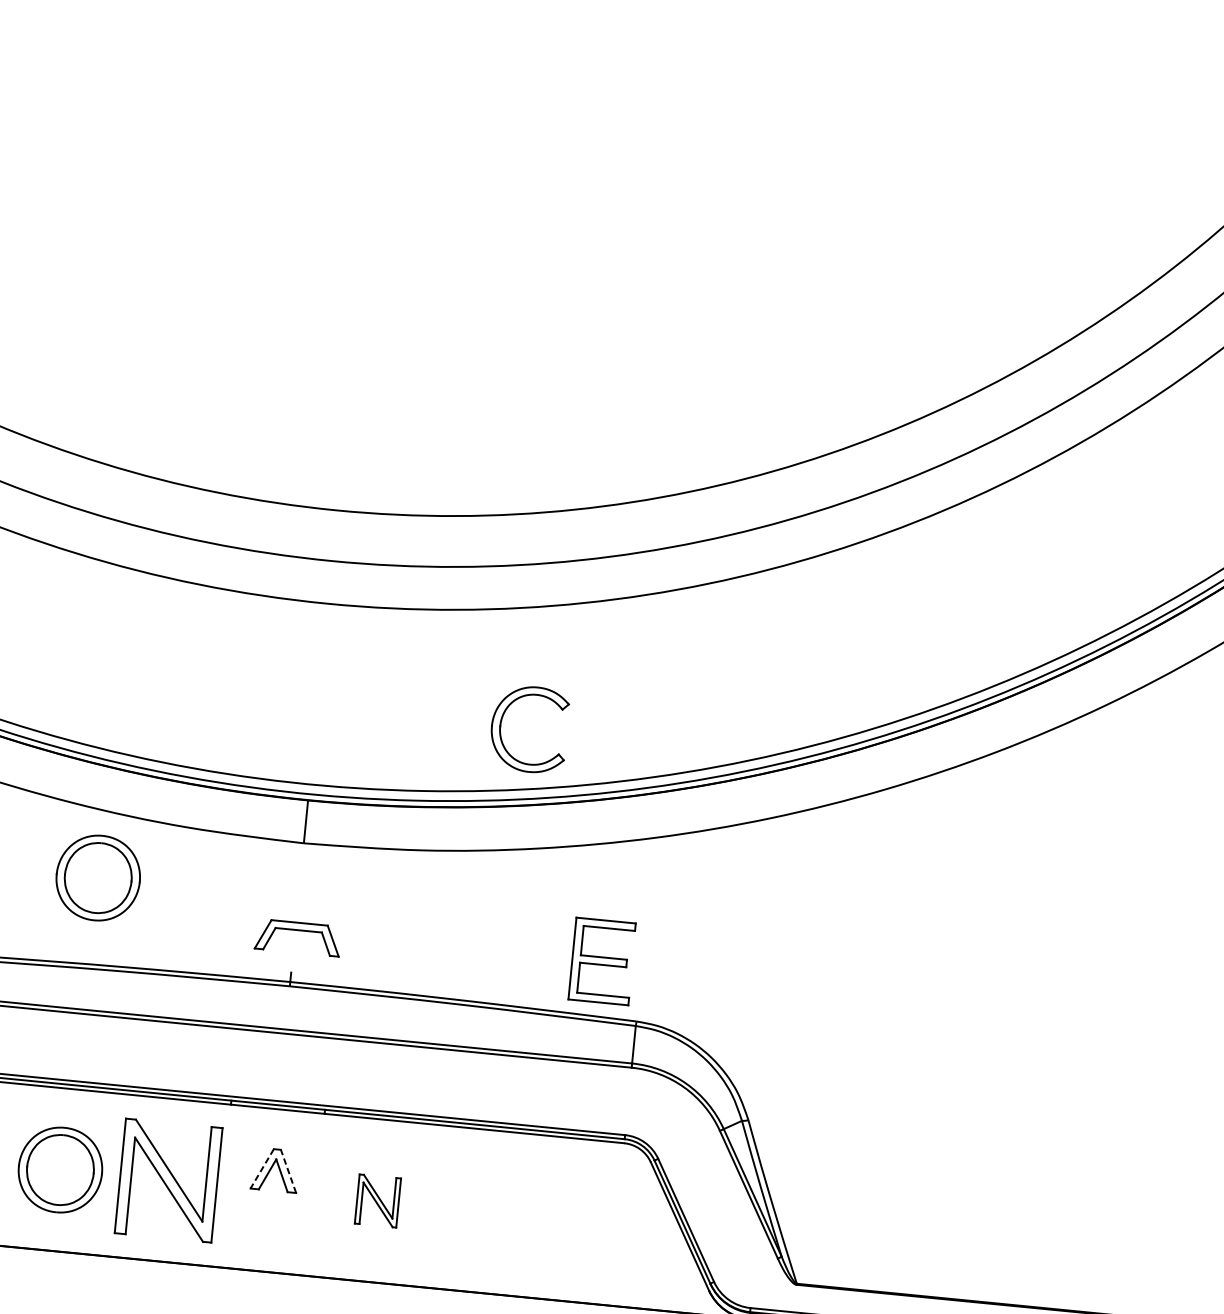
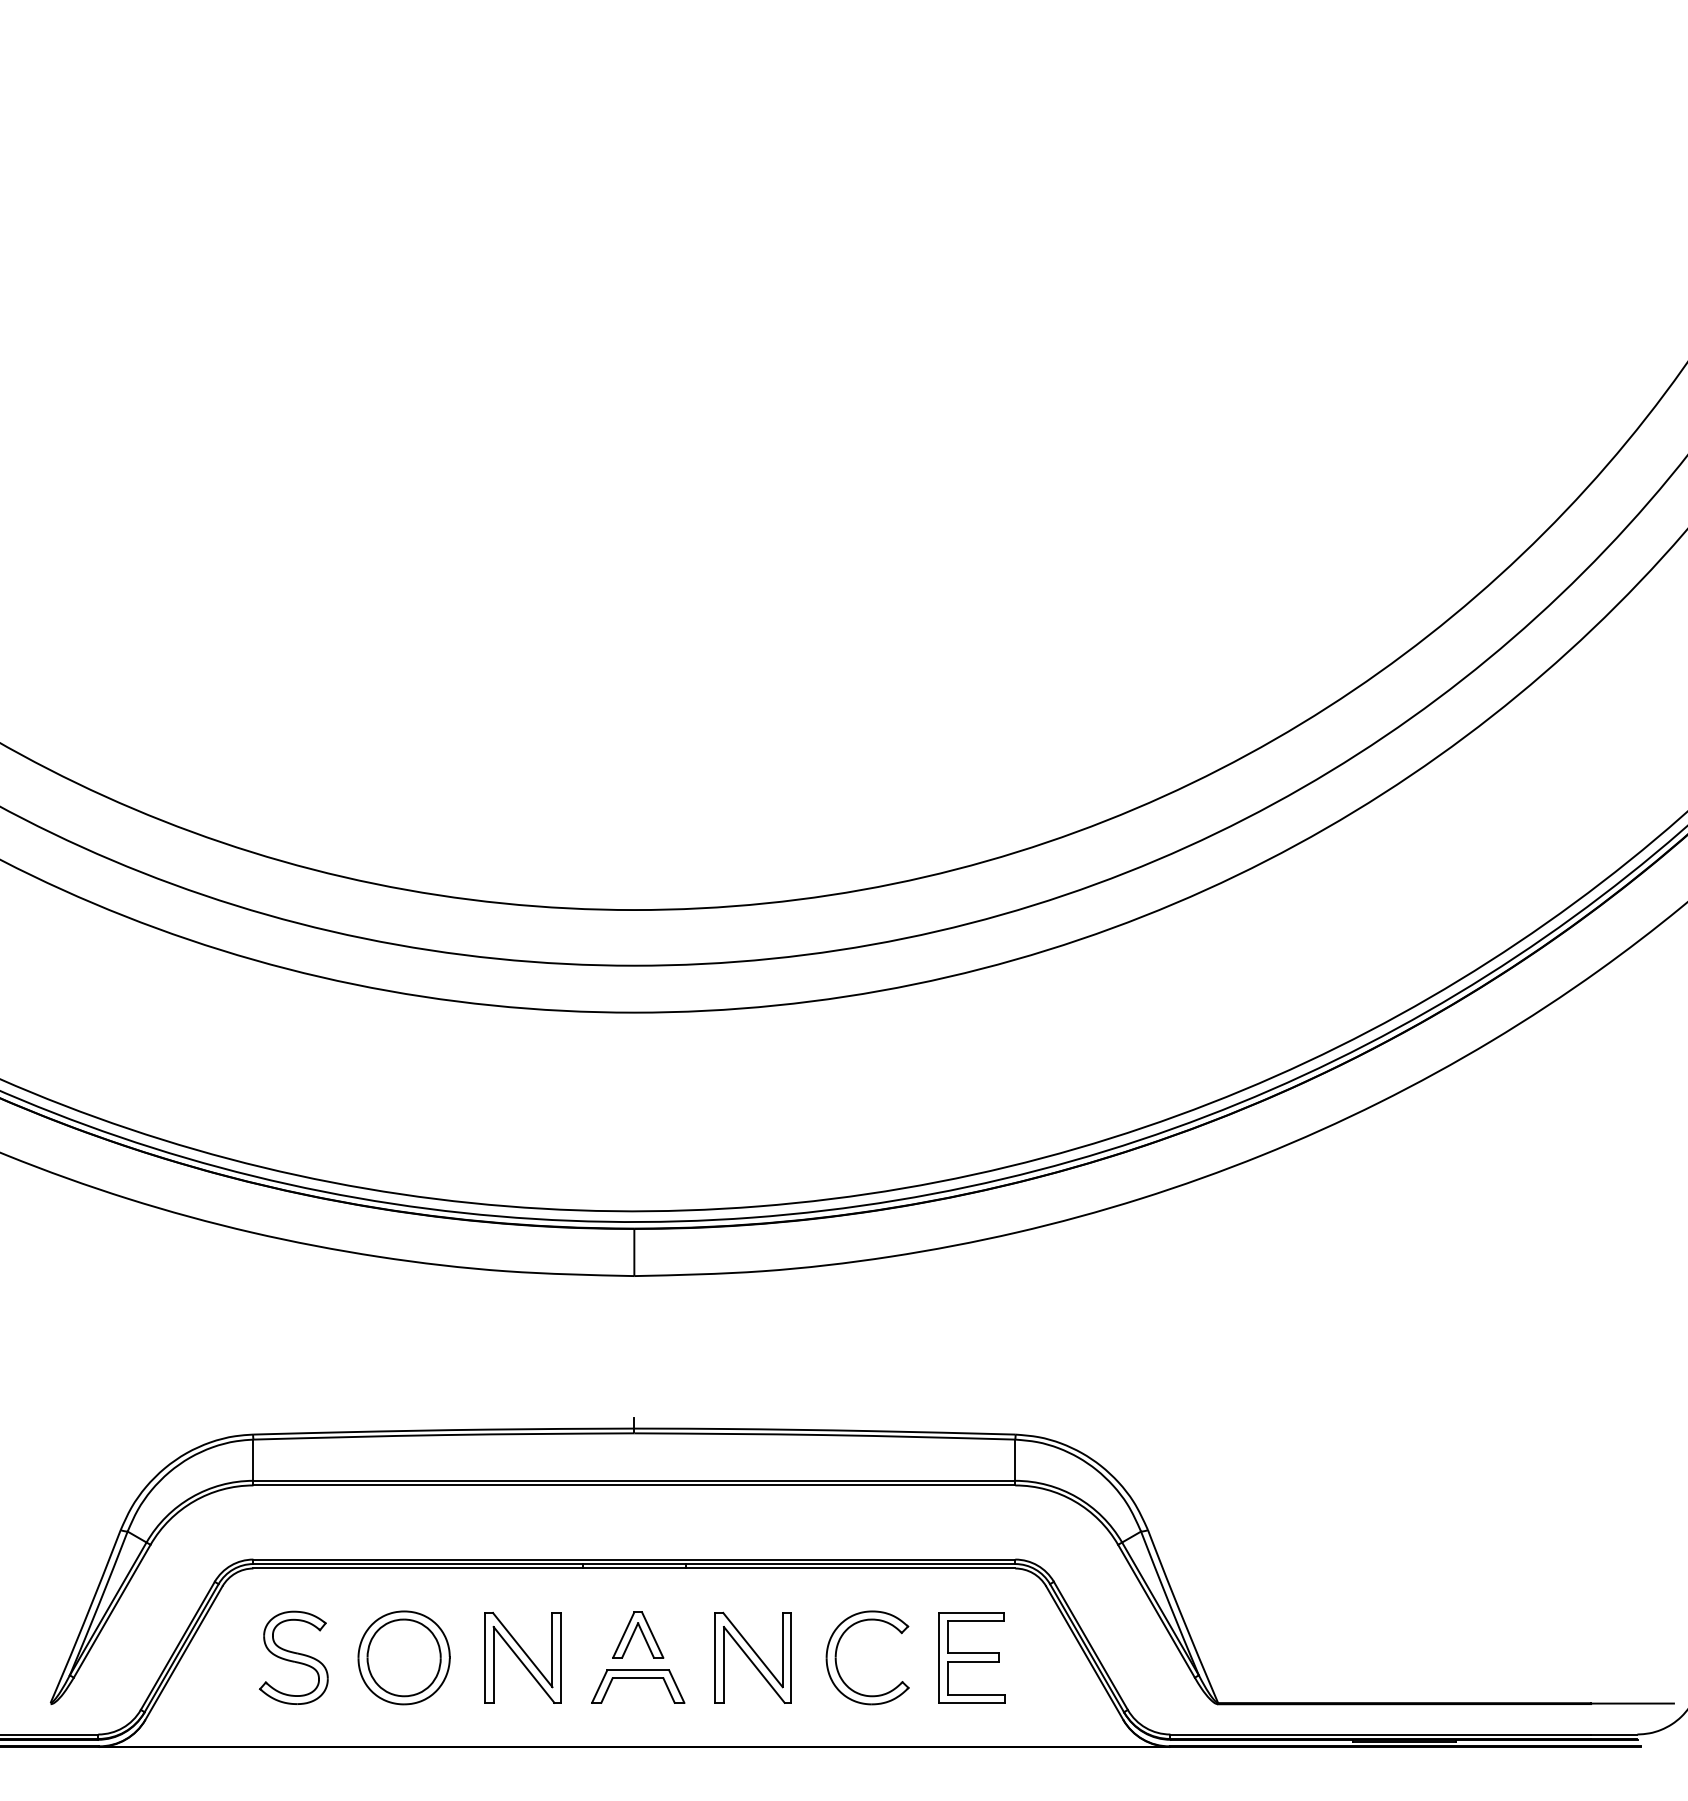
part: (502, 719) -> (837, 1650), moved
part: (97, 877) -> (413, 1335), removed
part: (299, 930) -> (638, 1678), moved
part: (601, 961) -> (971, 1657), moved
line: (261, 1169) -> (623, 1635), dashed -> solid
line: (288, 1170) -> (652, 1634), dashed -> solid
part: (168, 1180) -> (522, 1657), size x0.71
part: (377, 1200) -> (752, 1657), size x1.67

